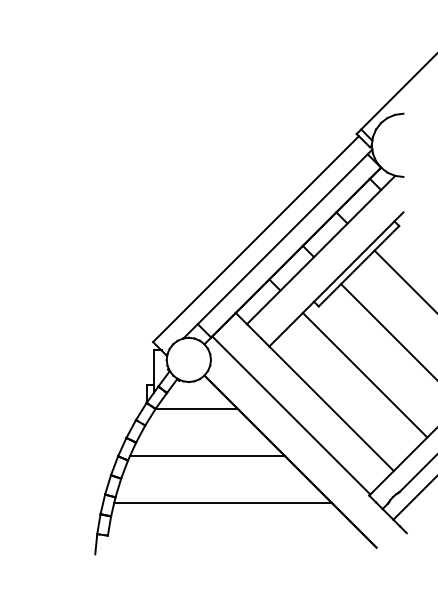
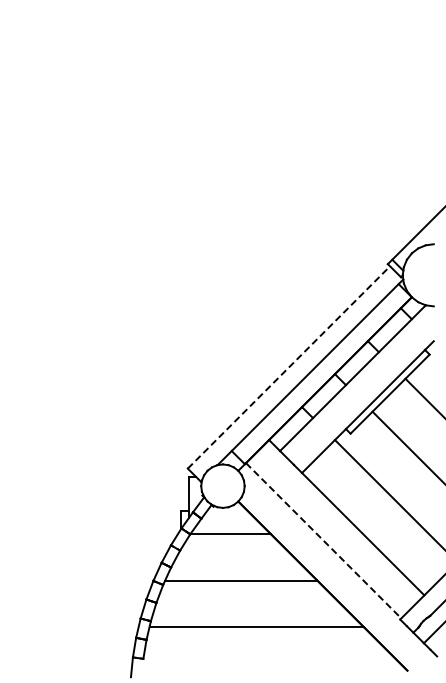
line: (256, 239) -> (289, 367), solid -> dashed
line: (291, 415) -> (323, 540), solid -> dashed

